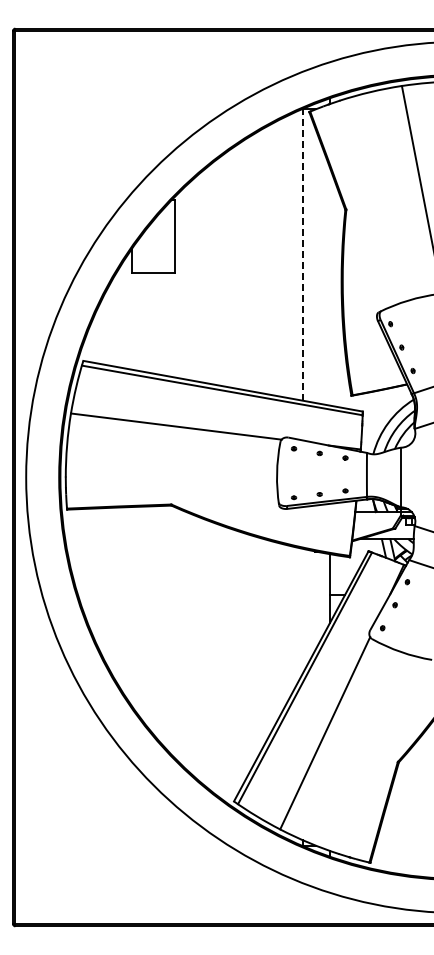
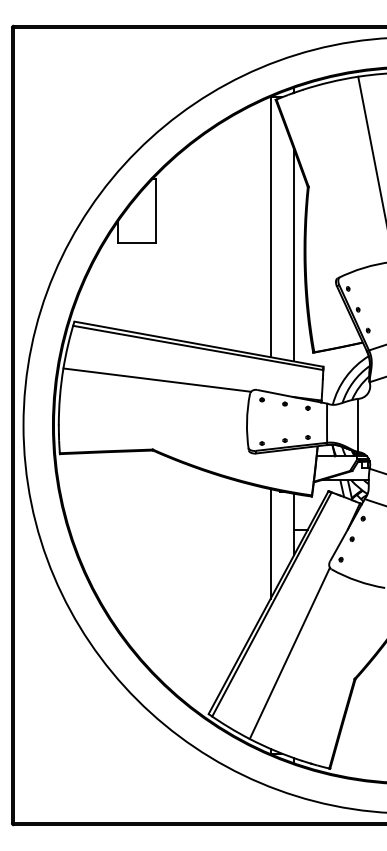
line: (303, 254) -> (270, 226), dashed -> solid
line: (329, 286) -> (293, 255), added
line: (303, 610) -> (270, 543), added

